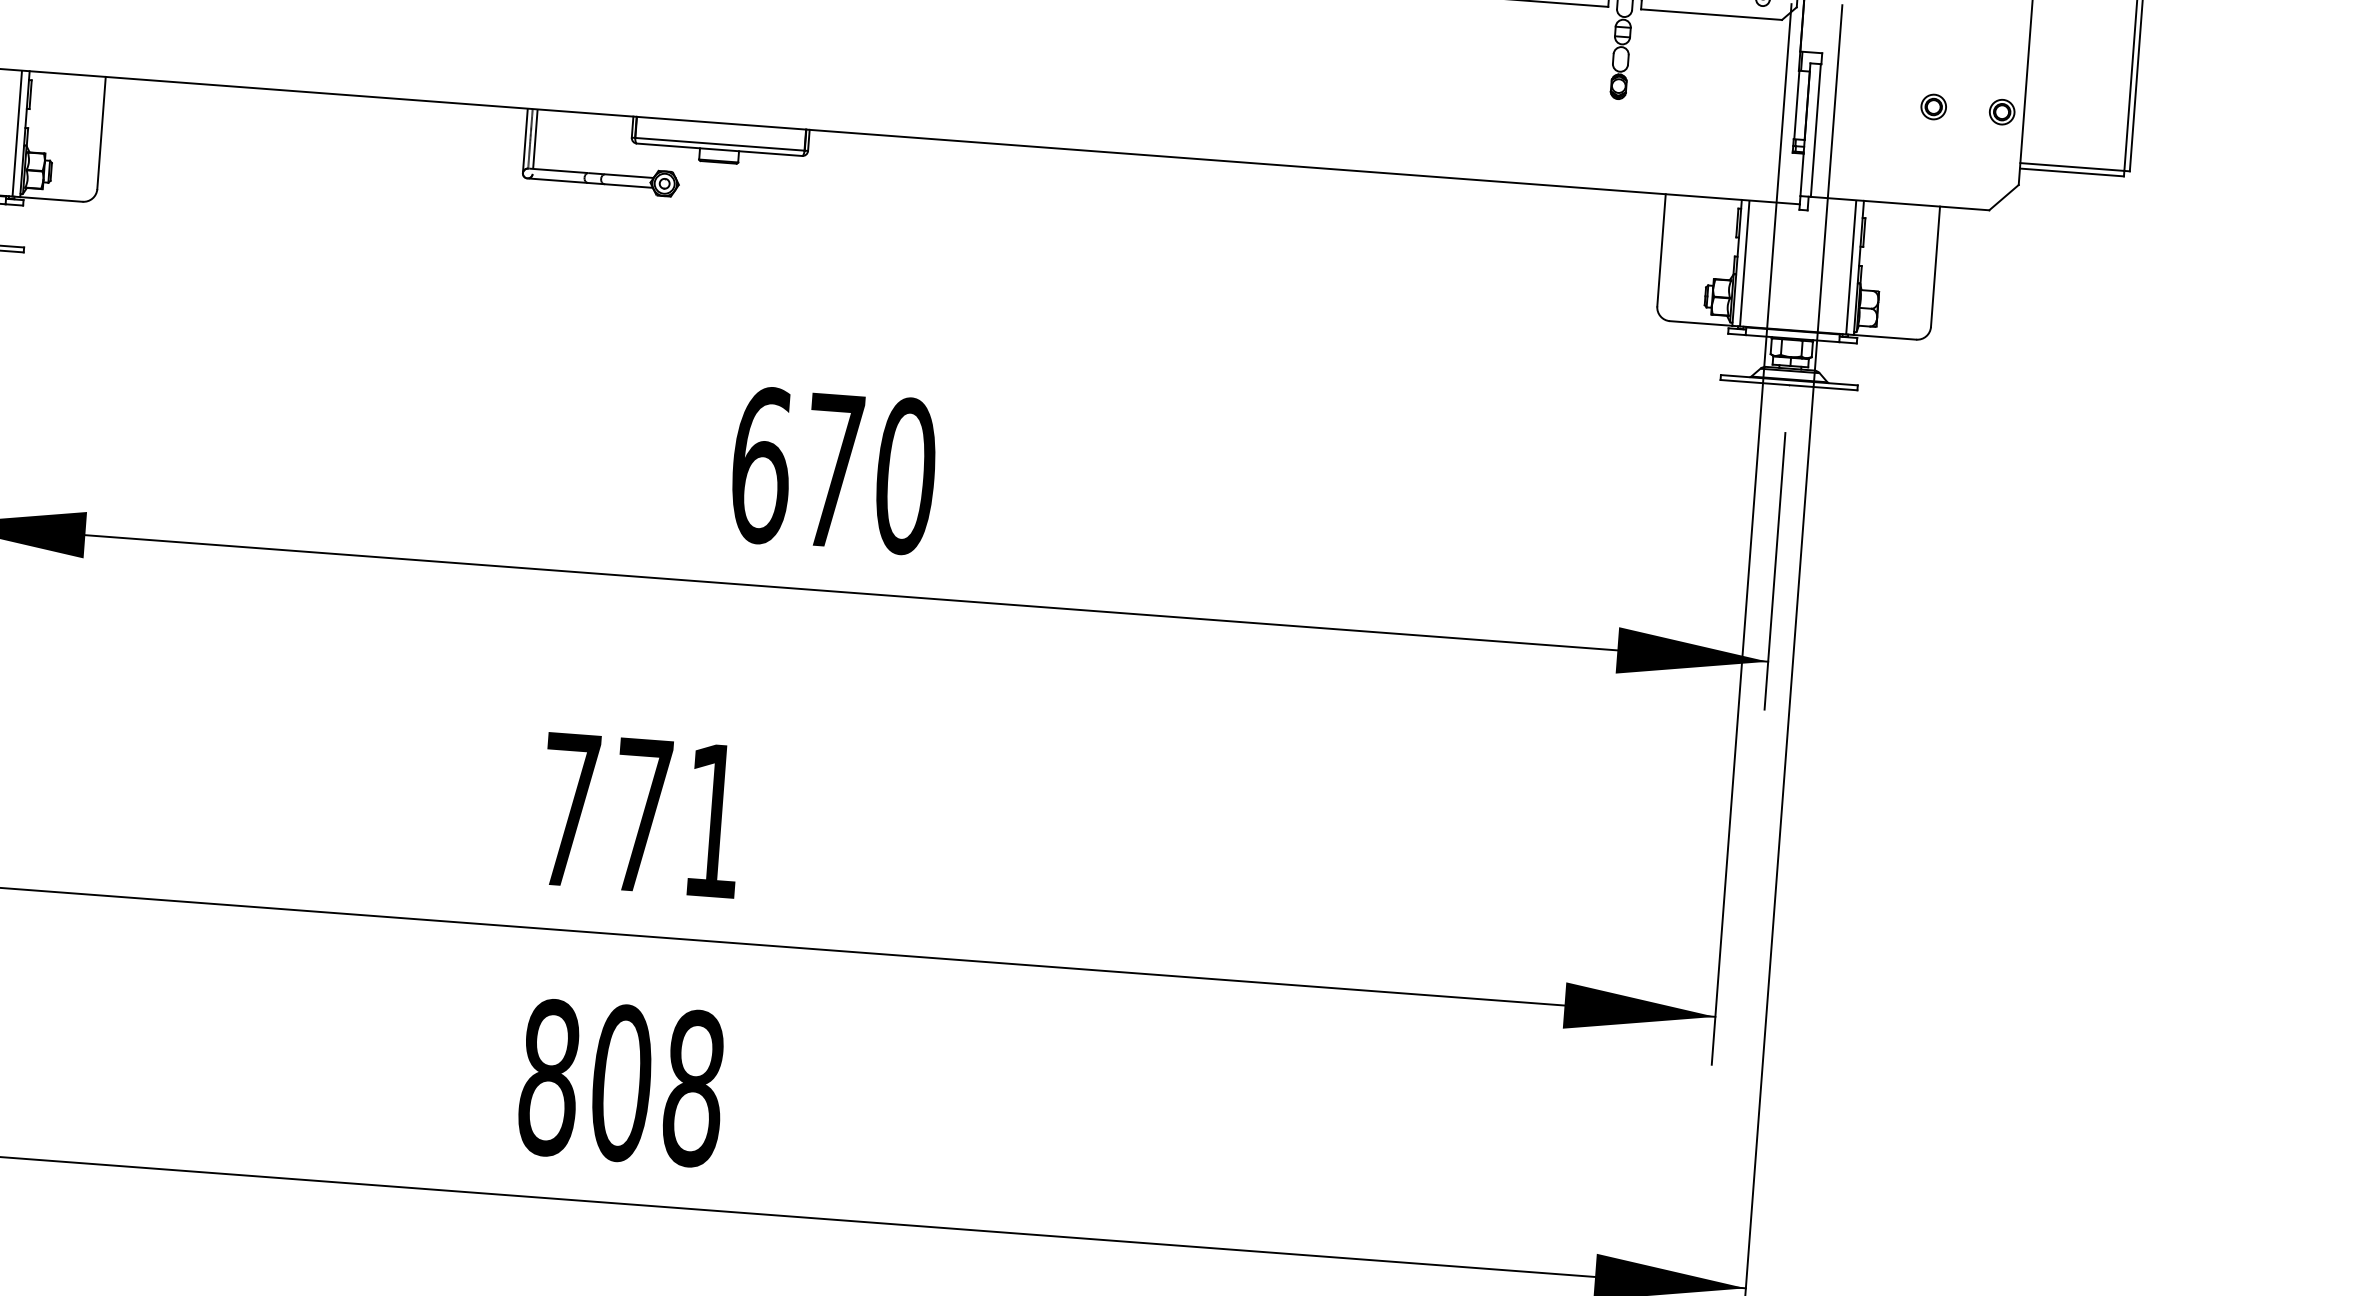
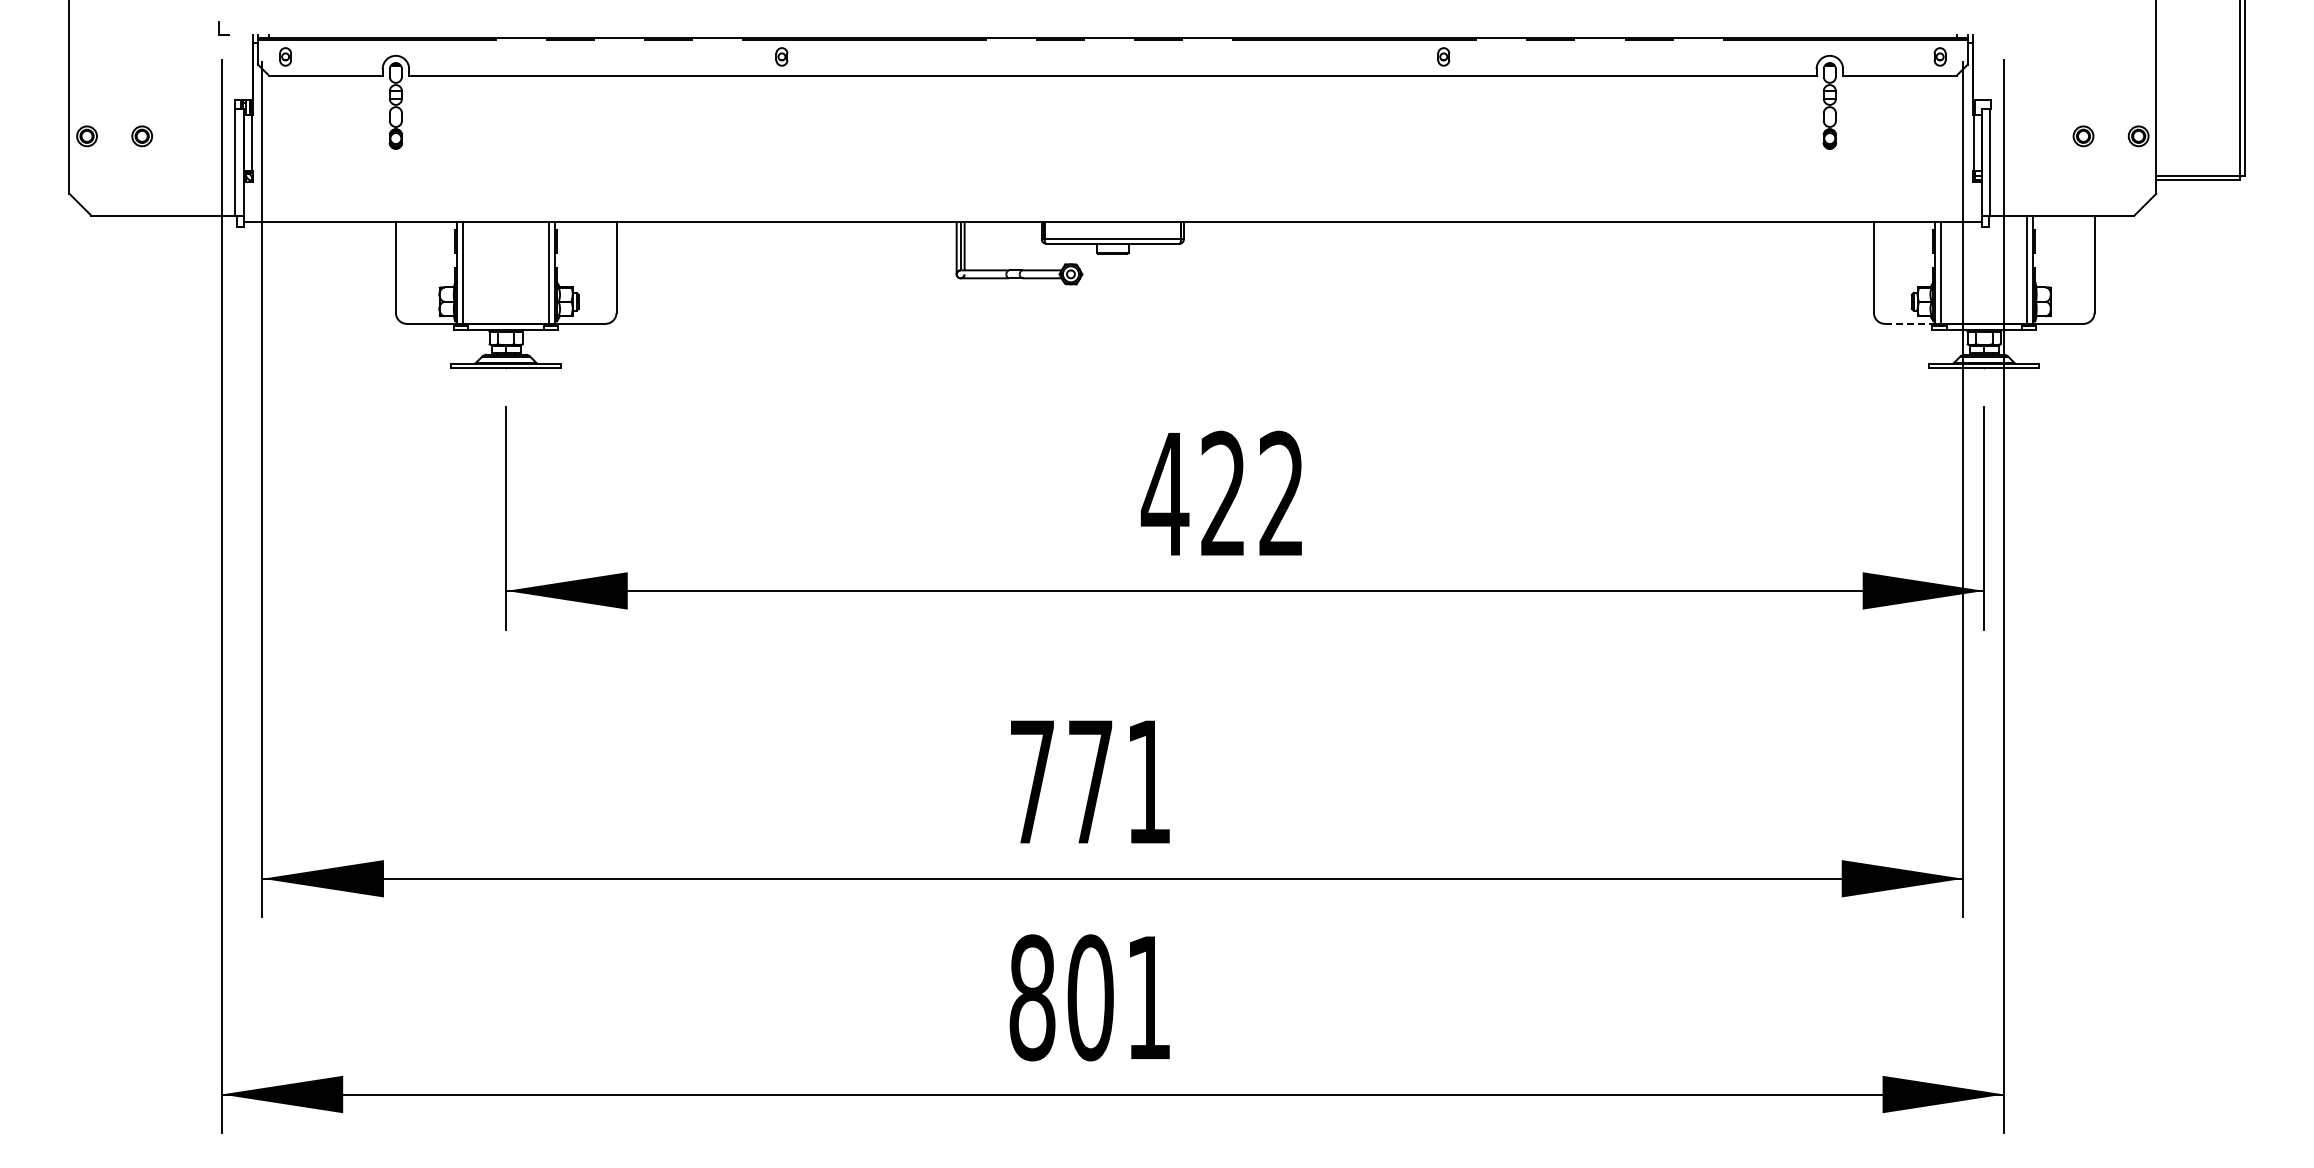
line: (1701, 323) -> (1910, 323), solid -> dashed
text: (832, 469) -> (1222, 493), 670 -> 422
text: (693, 1088) -> (1148, 997), 808 -> 801

